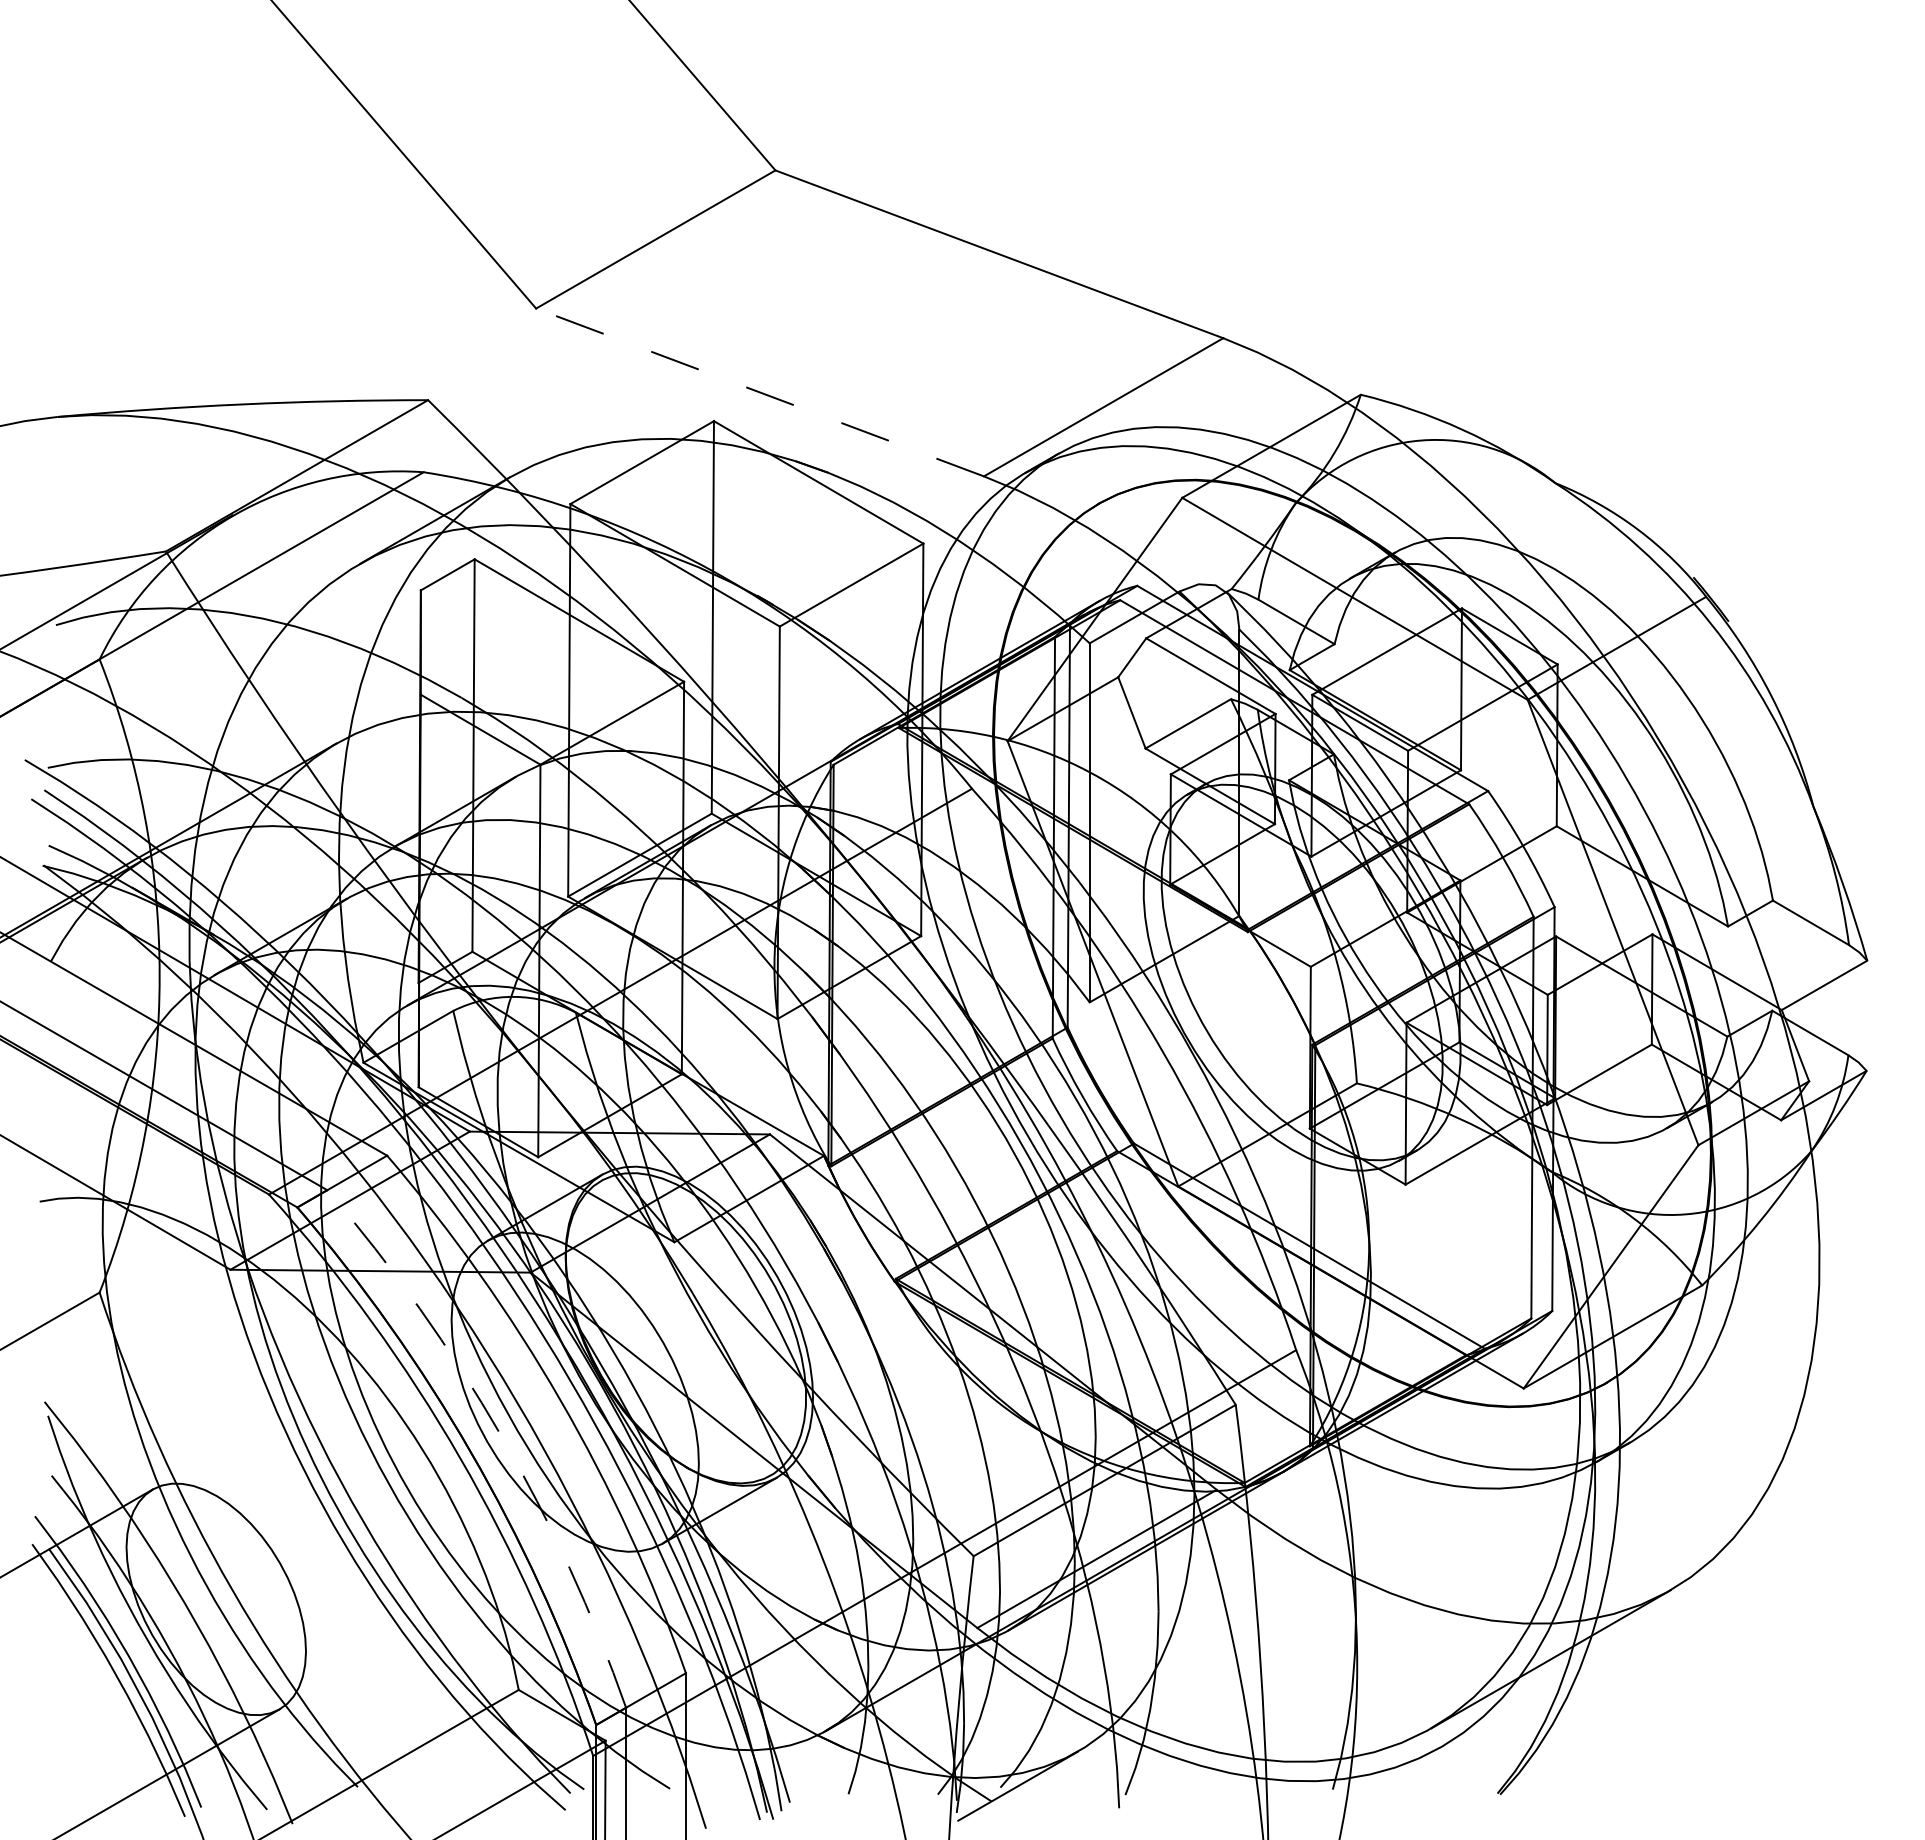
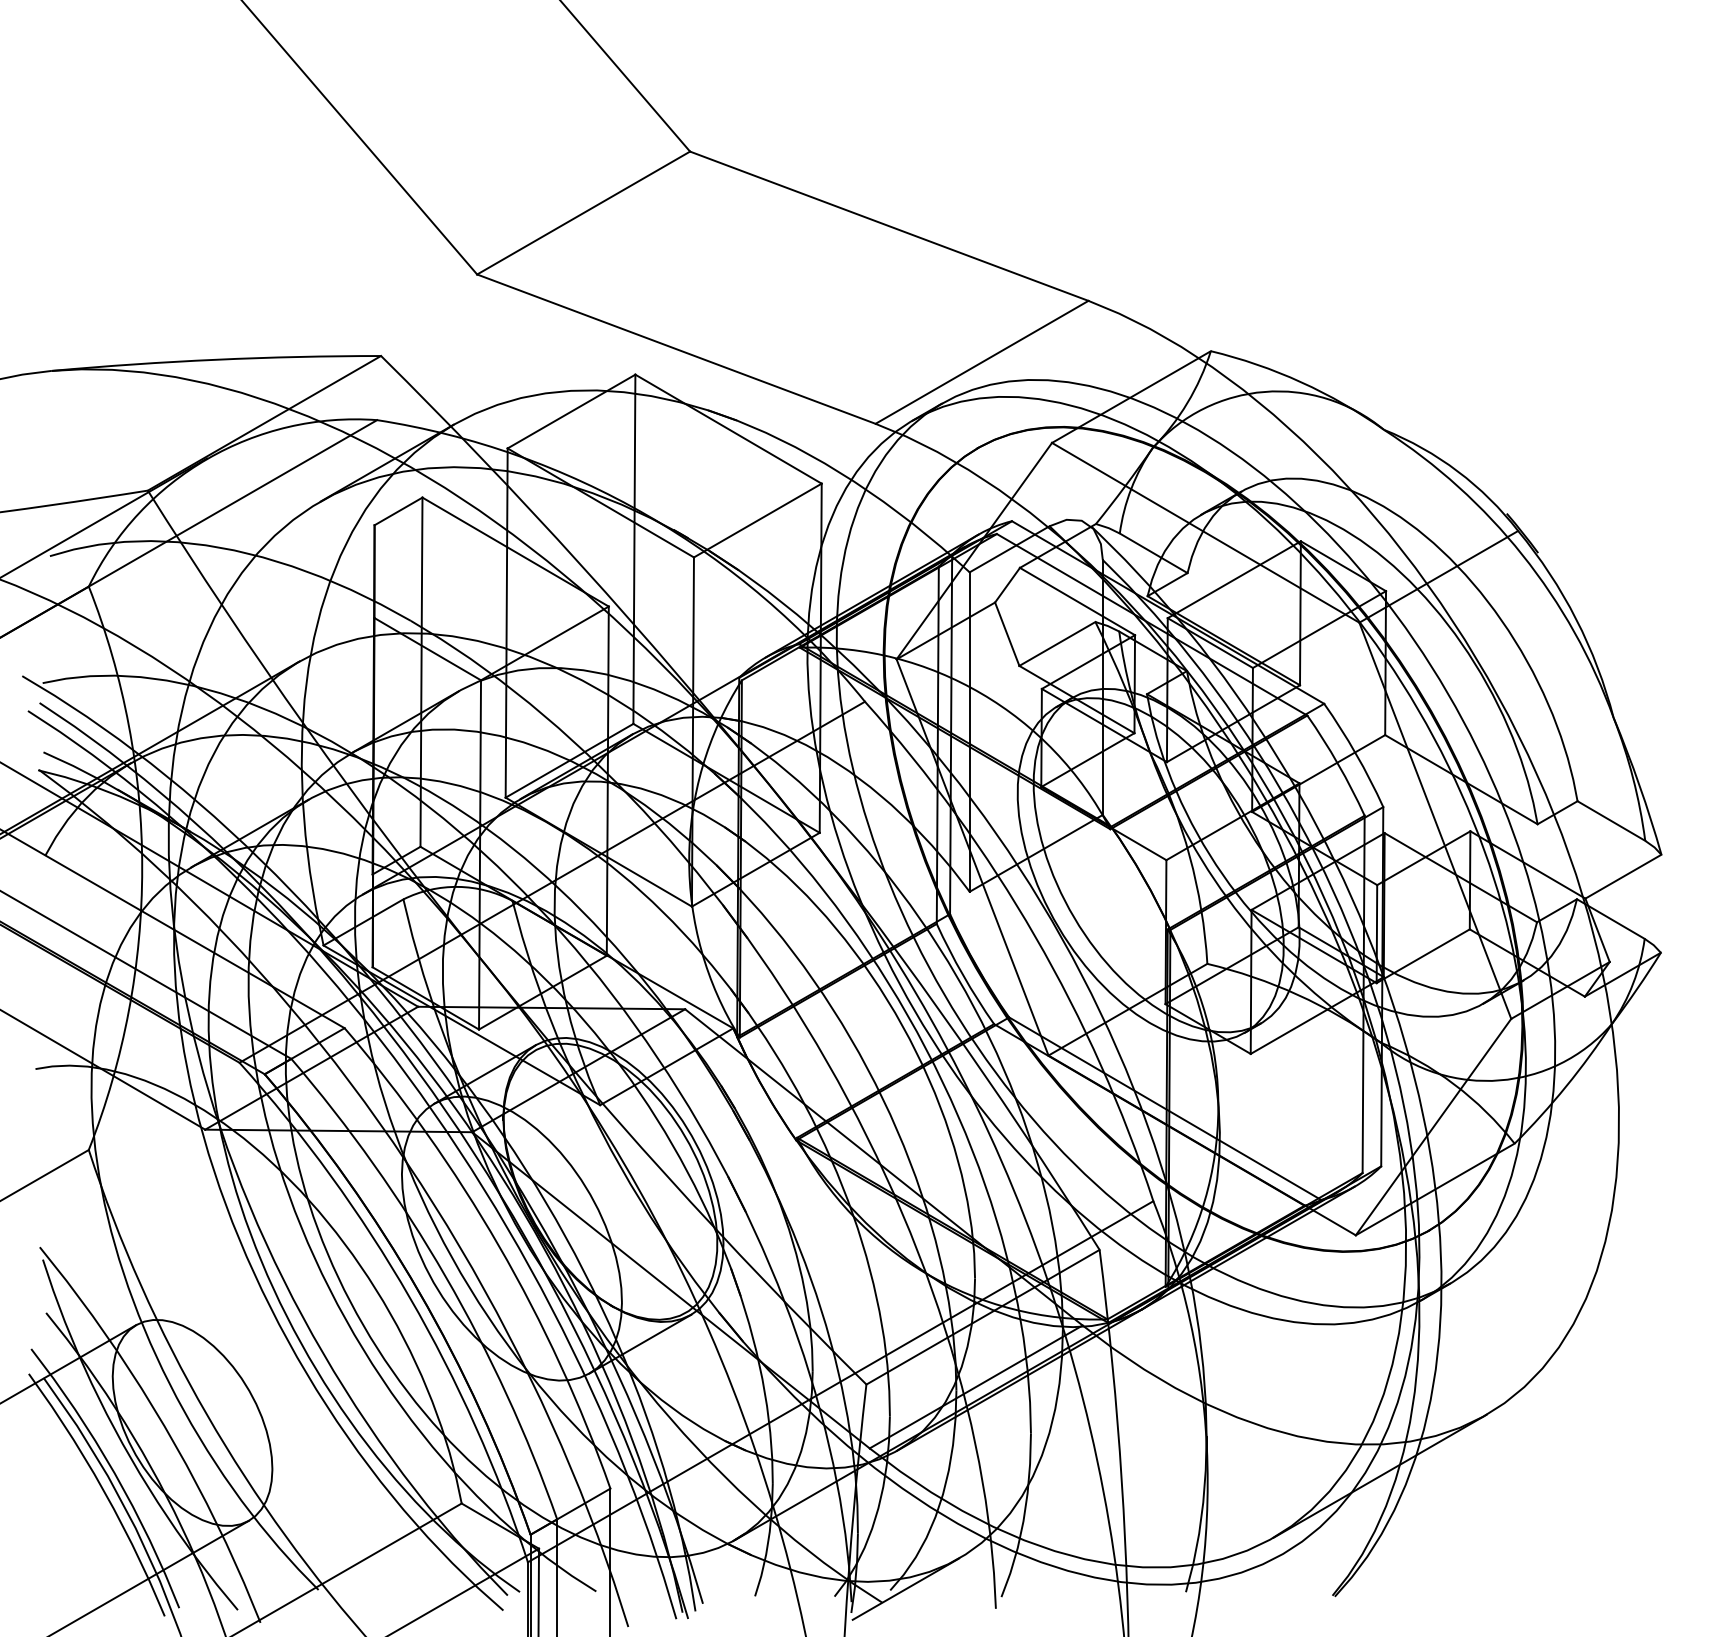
line: (759, 392) -> (675, 349), dashed -> solid
arc: (500, 1435) -> (445, 1277), dashed -> solid

